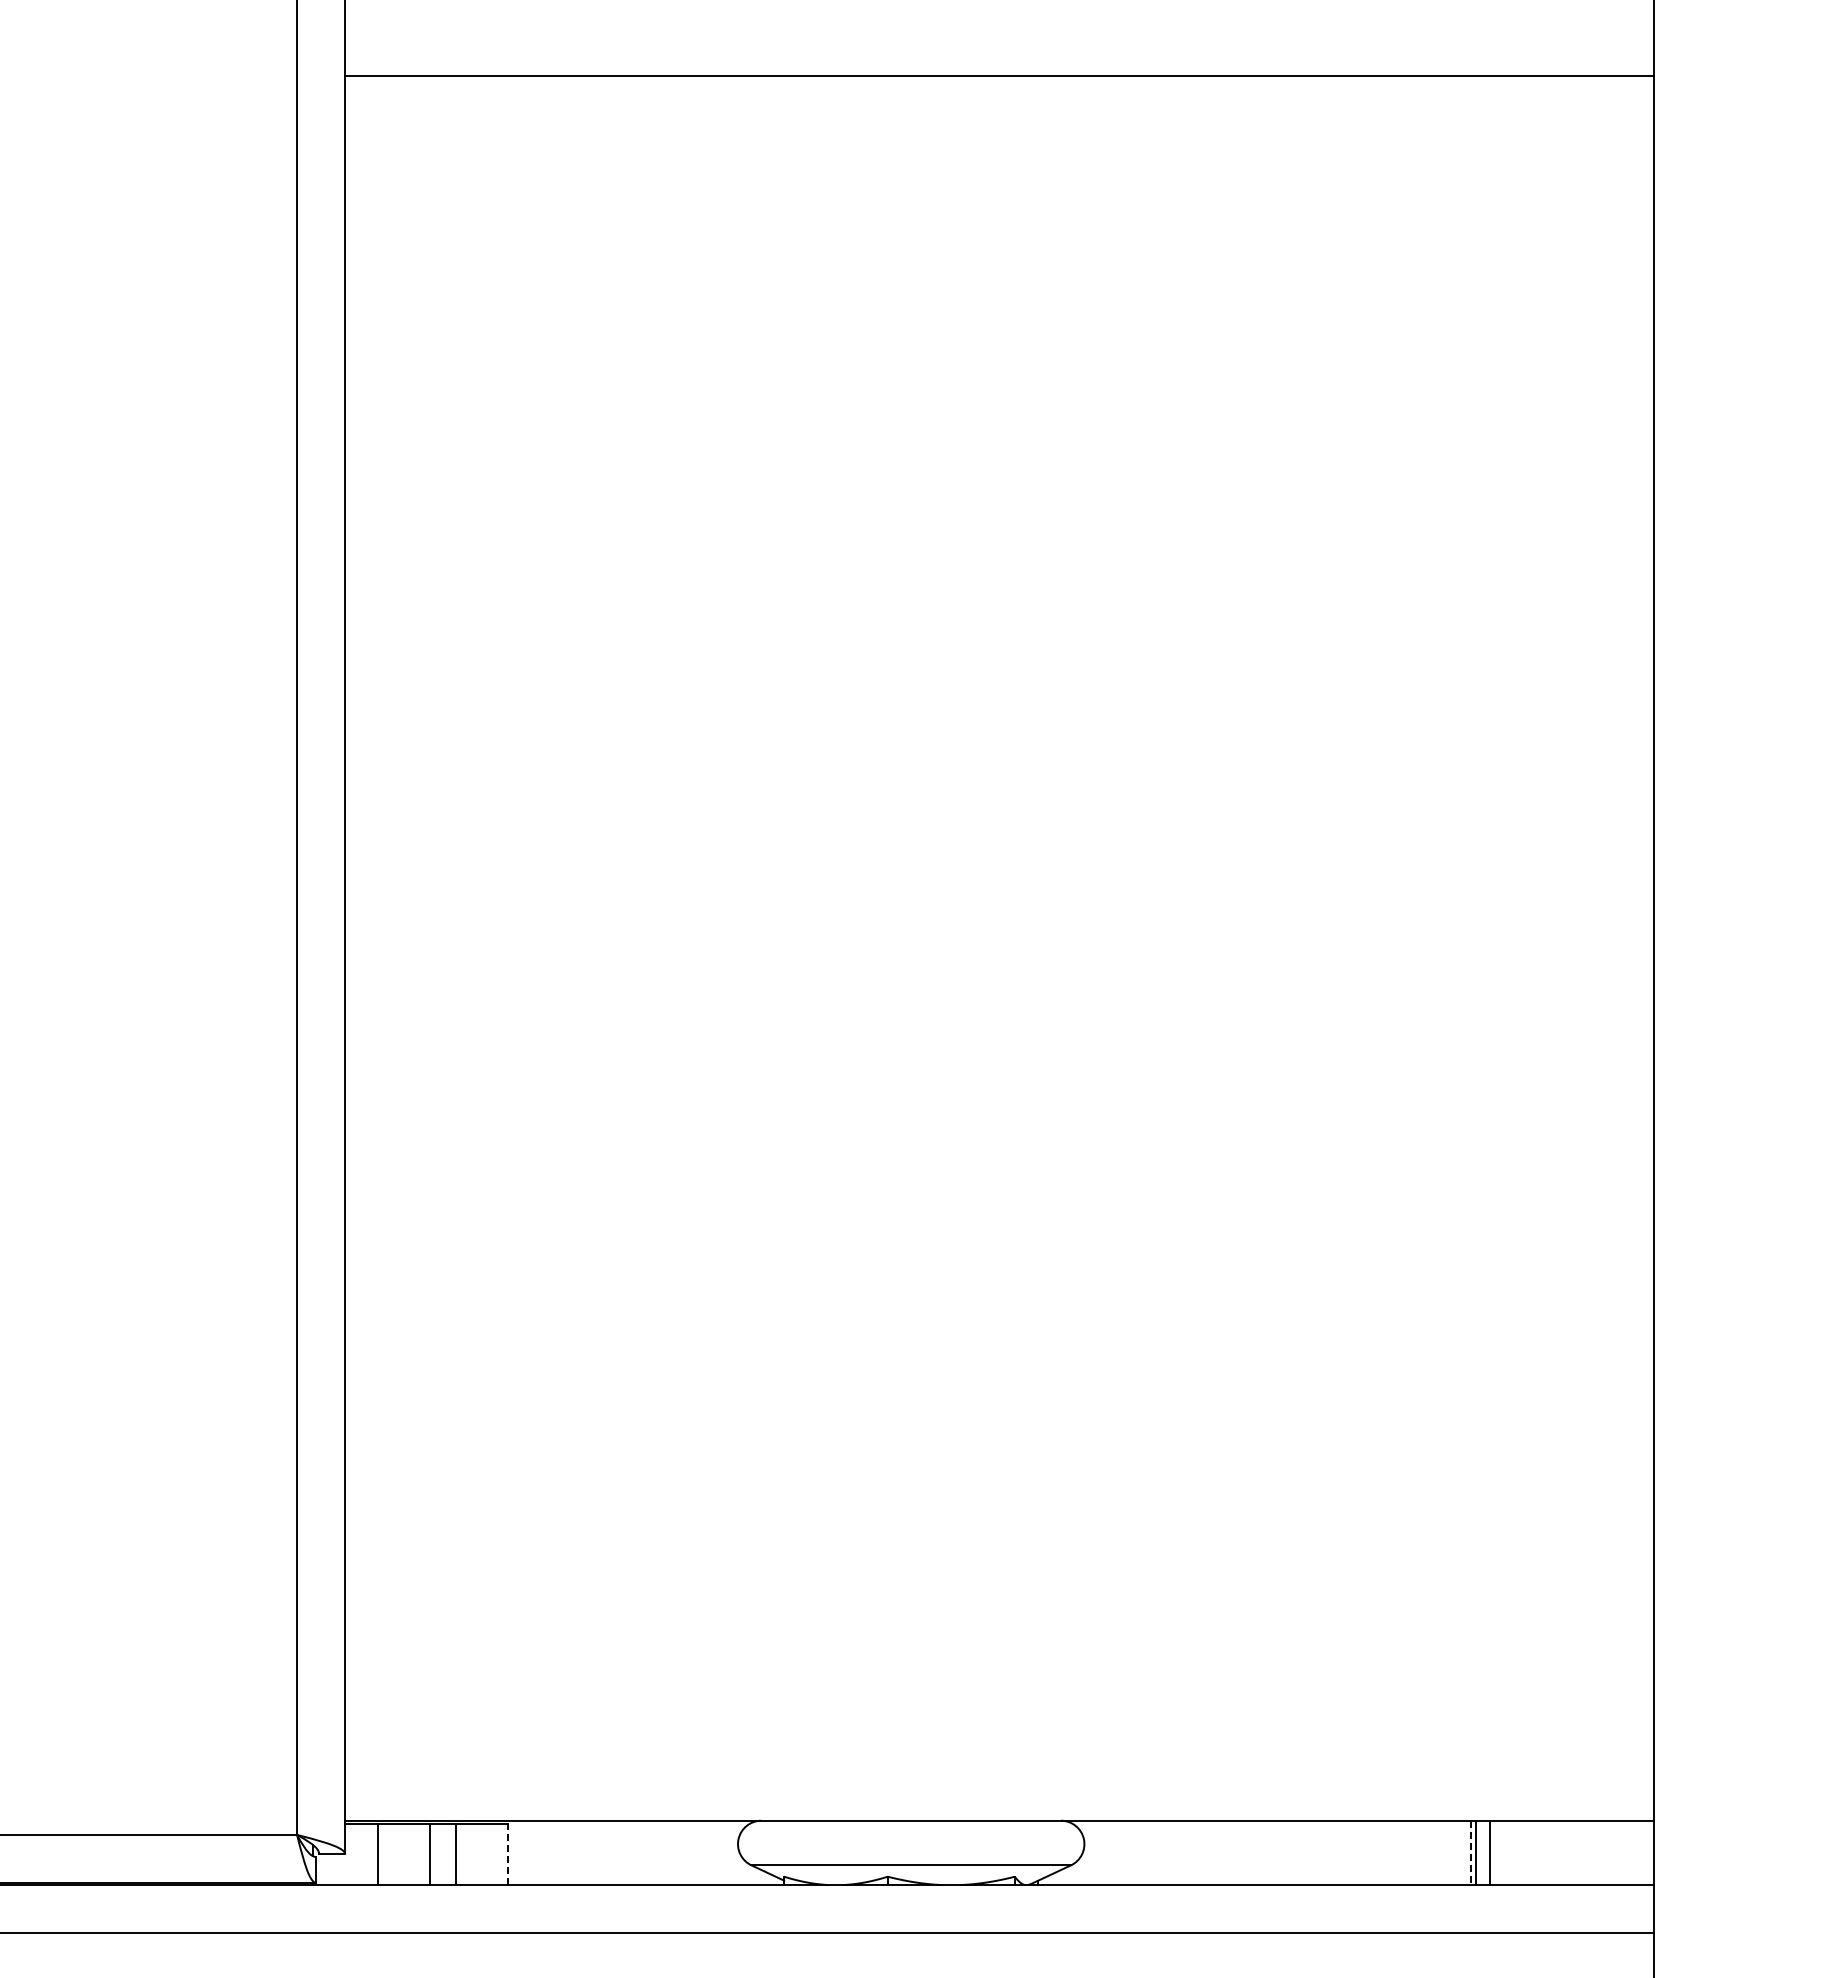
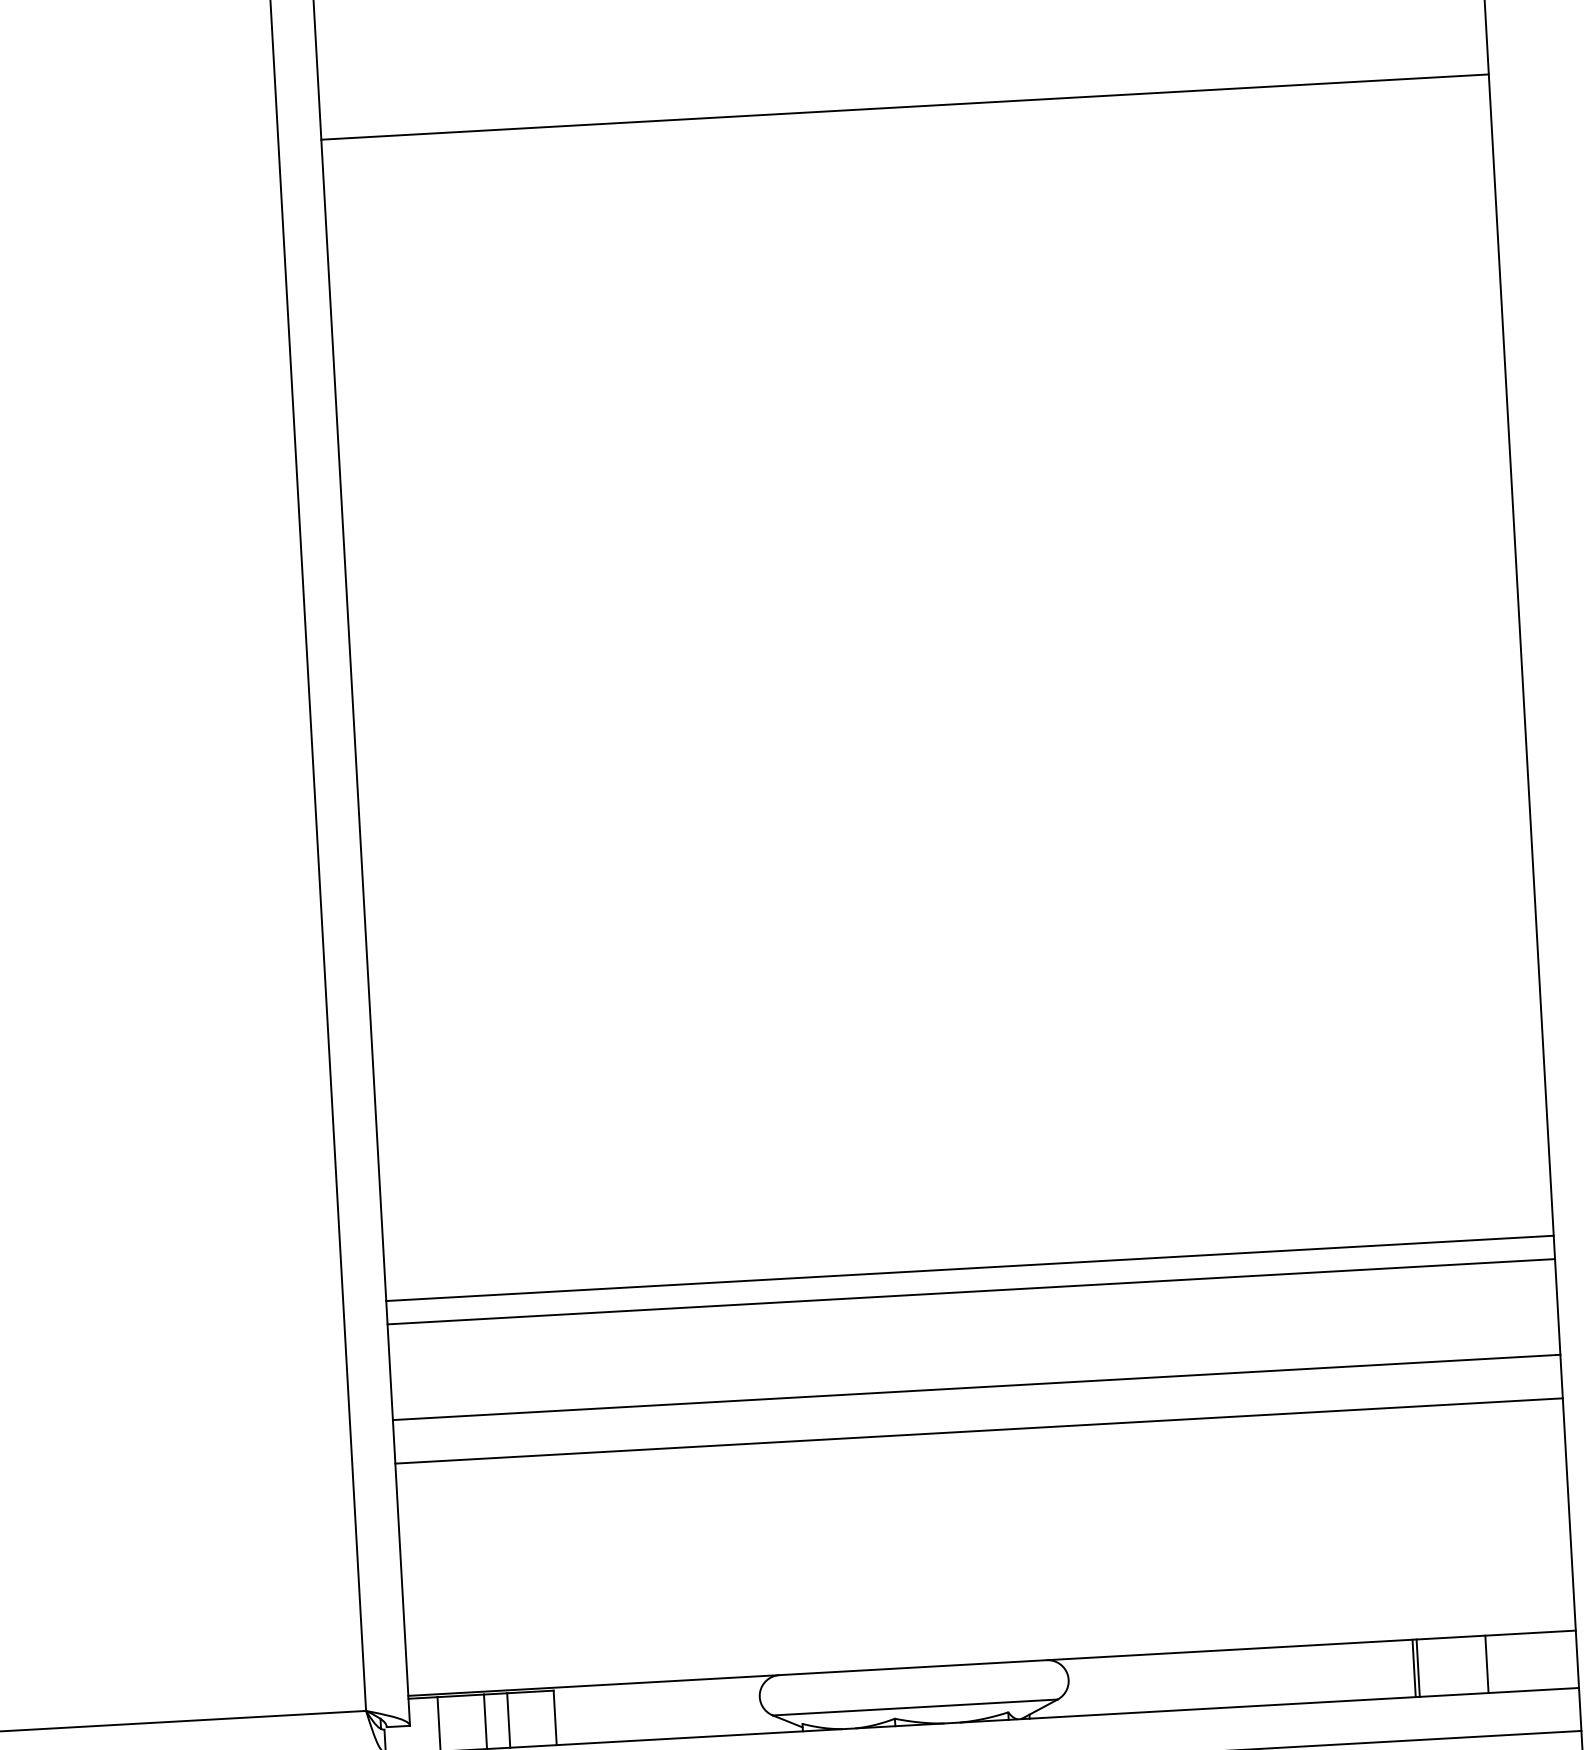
line: (999, 1377) -> (969, 1268), added
line: (999, 1404) -> (971, 1292), added
line: (999, 1511) -> (976, 1387), added
line: (999, 1560) -> (978, 1431), added
line: (1490, 1852) -> (1487, 1663), moved
line: (1471, 1853) -> (1414, 1668), dashed -> solid
line: (508, 1854) -> (555, 1717), dashed -> solid

